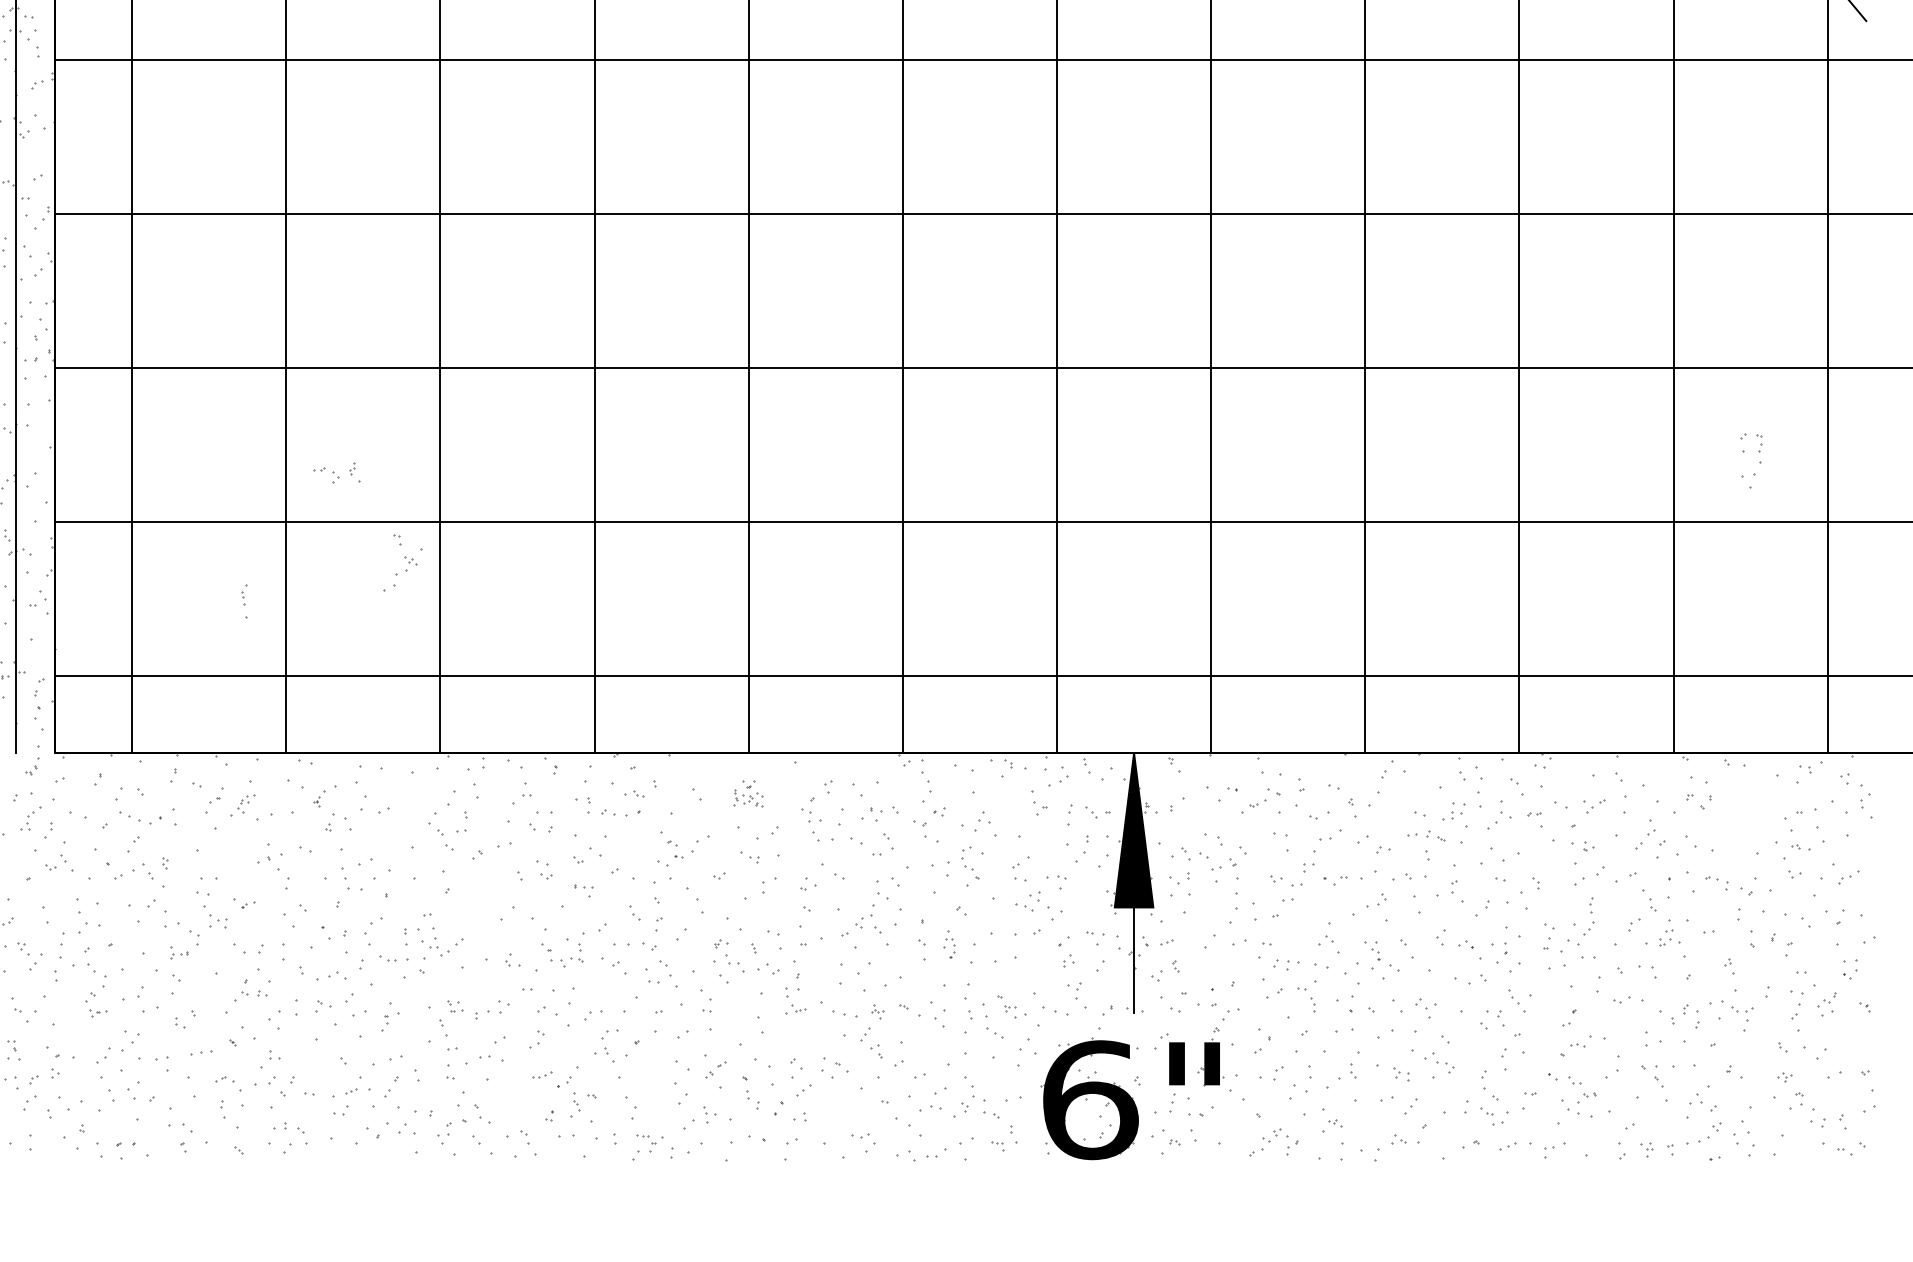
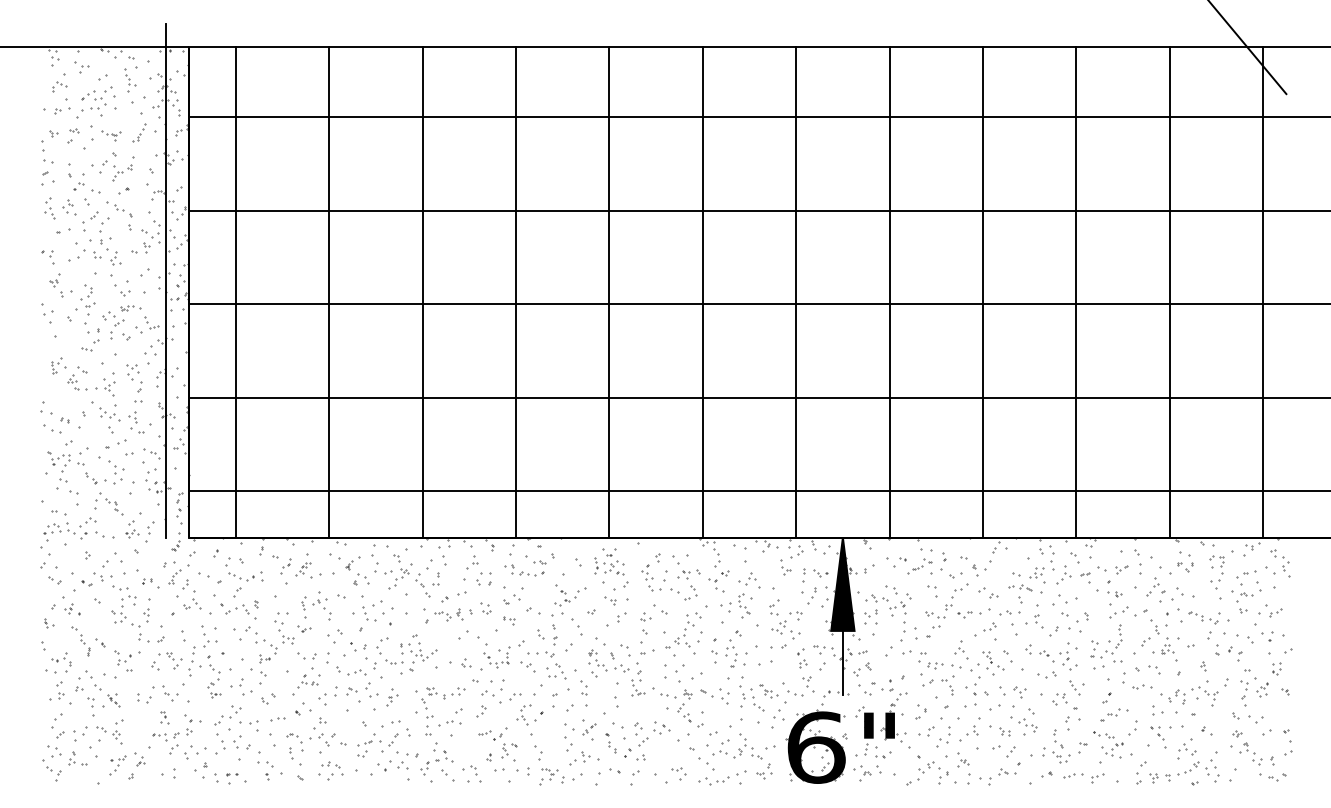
part: (1750, 460) -> (1216, 572), moved
part: (335, 472) -> (448, 614), moved
part: (403, 561) -> (400, 571), moved
part: (243, 601) -> (303, 607), moved
part: (748, 792) -> (609, 561), size x1.67
part: (950, 944) -> (731, 653), size x1.67
part: (1273, 1142) -> (927, 773), size x1.43

